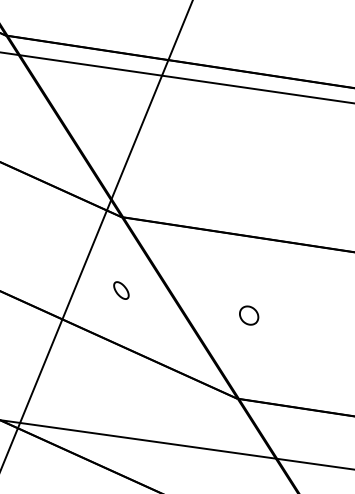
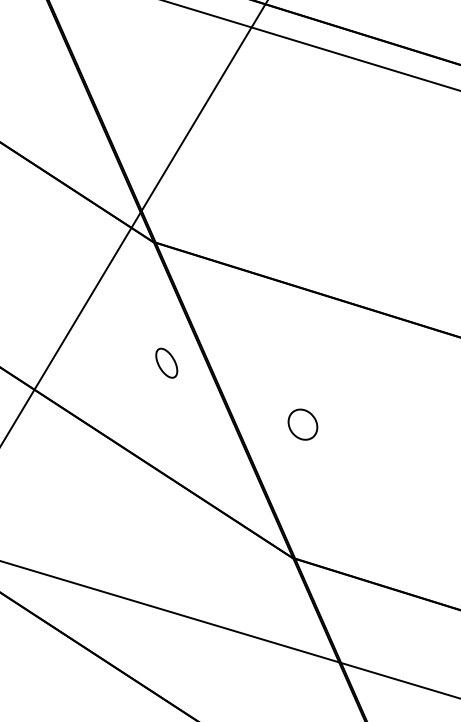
part: (121, 290) -> (166, 363), moved
part: (249, 315) -> (303, 424), moved

